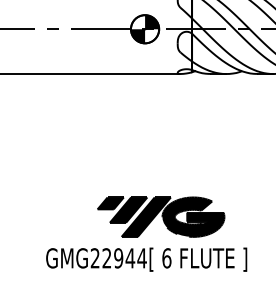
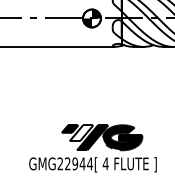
fill: (128, 210) -> (81, 133), removed
text: (166, 257) -> (105, 163), 6 -> 4

